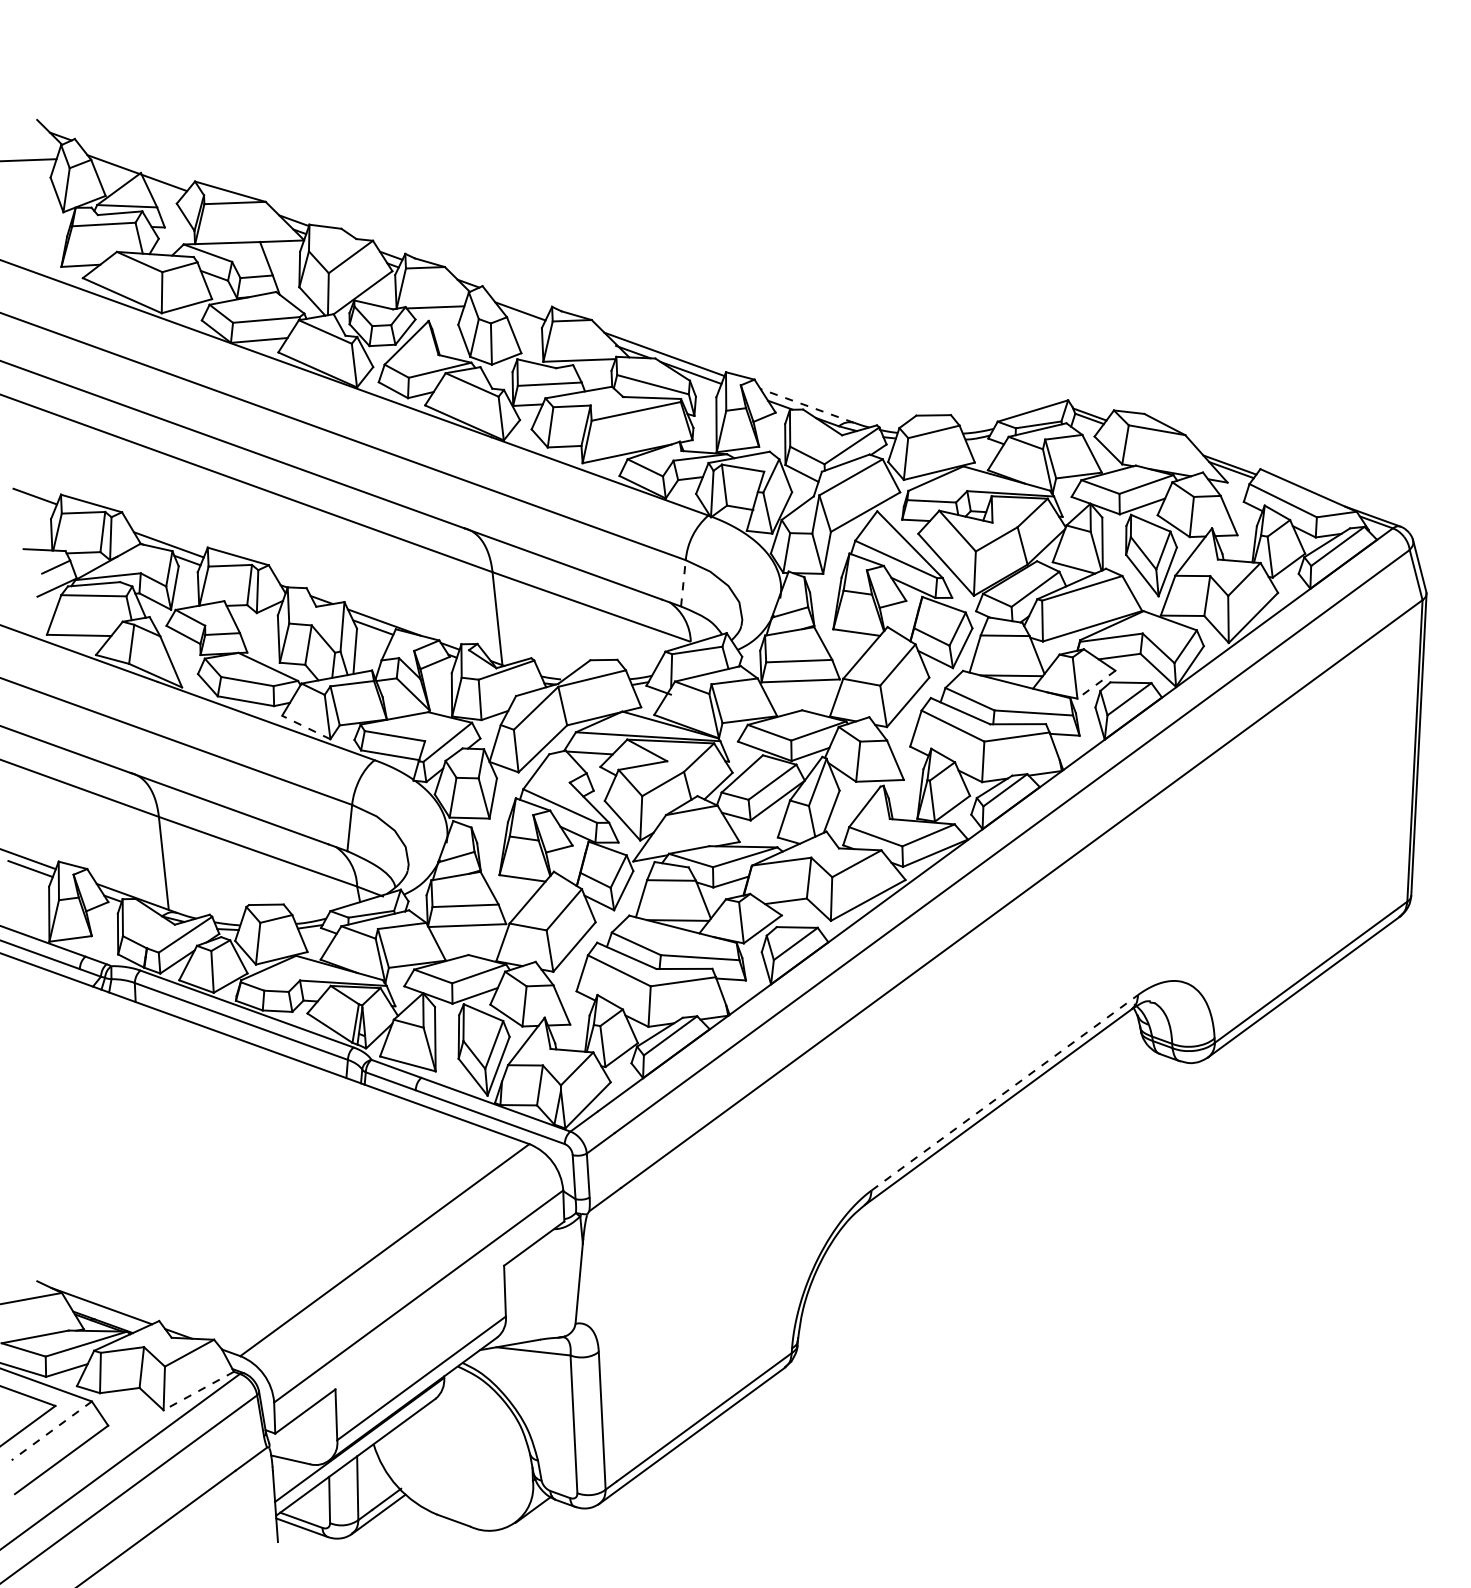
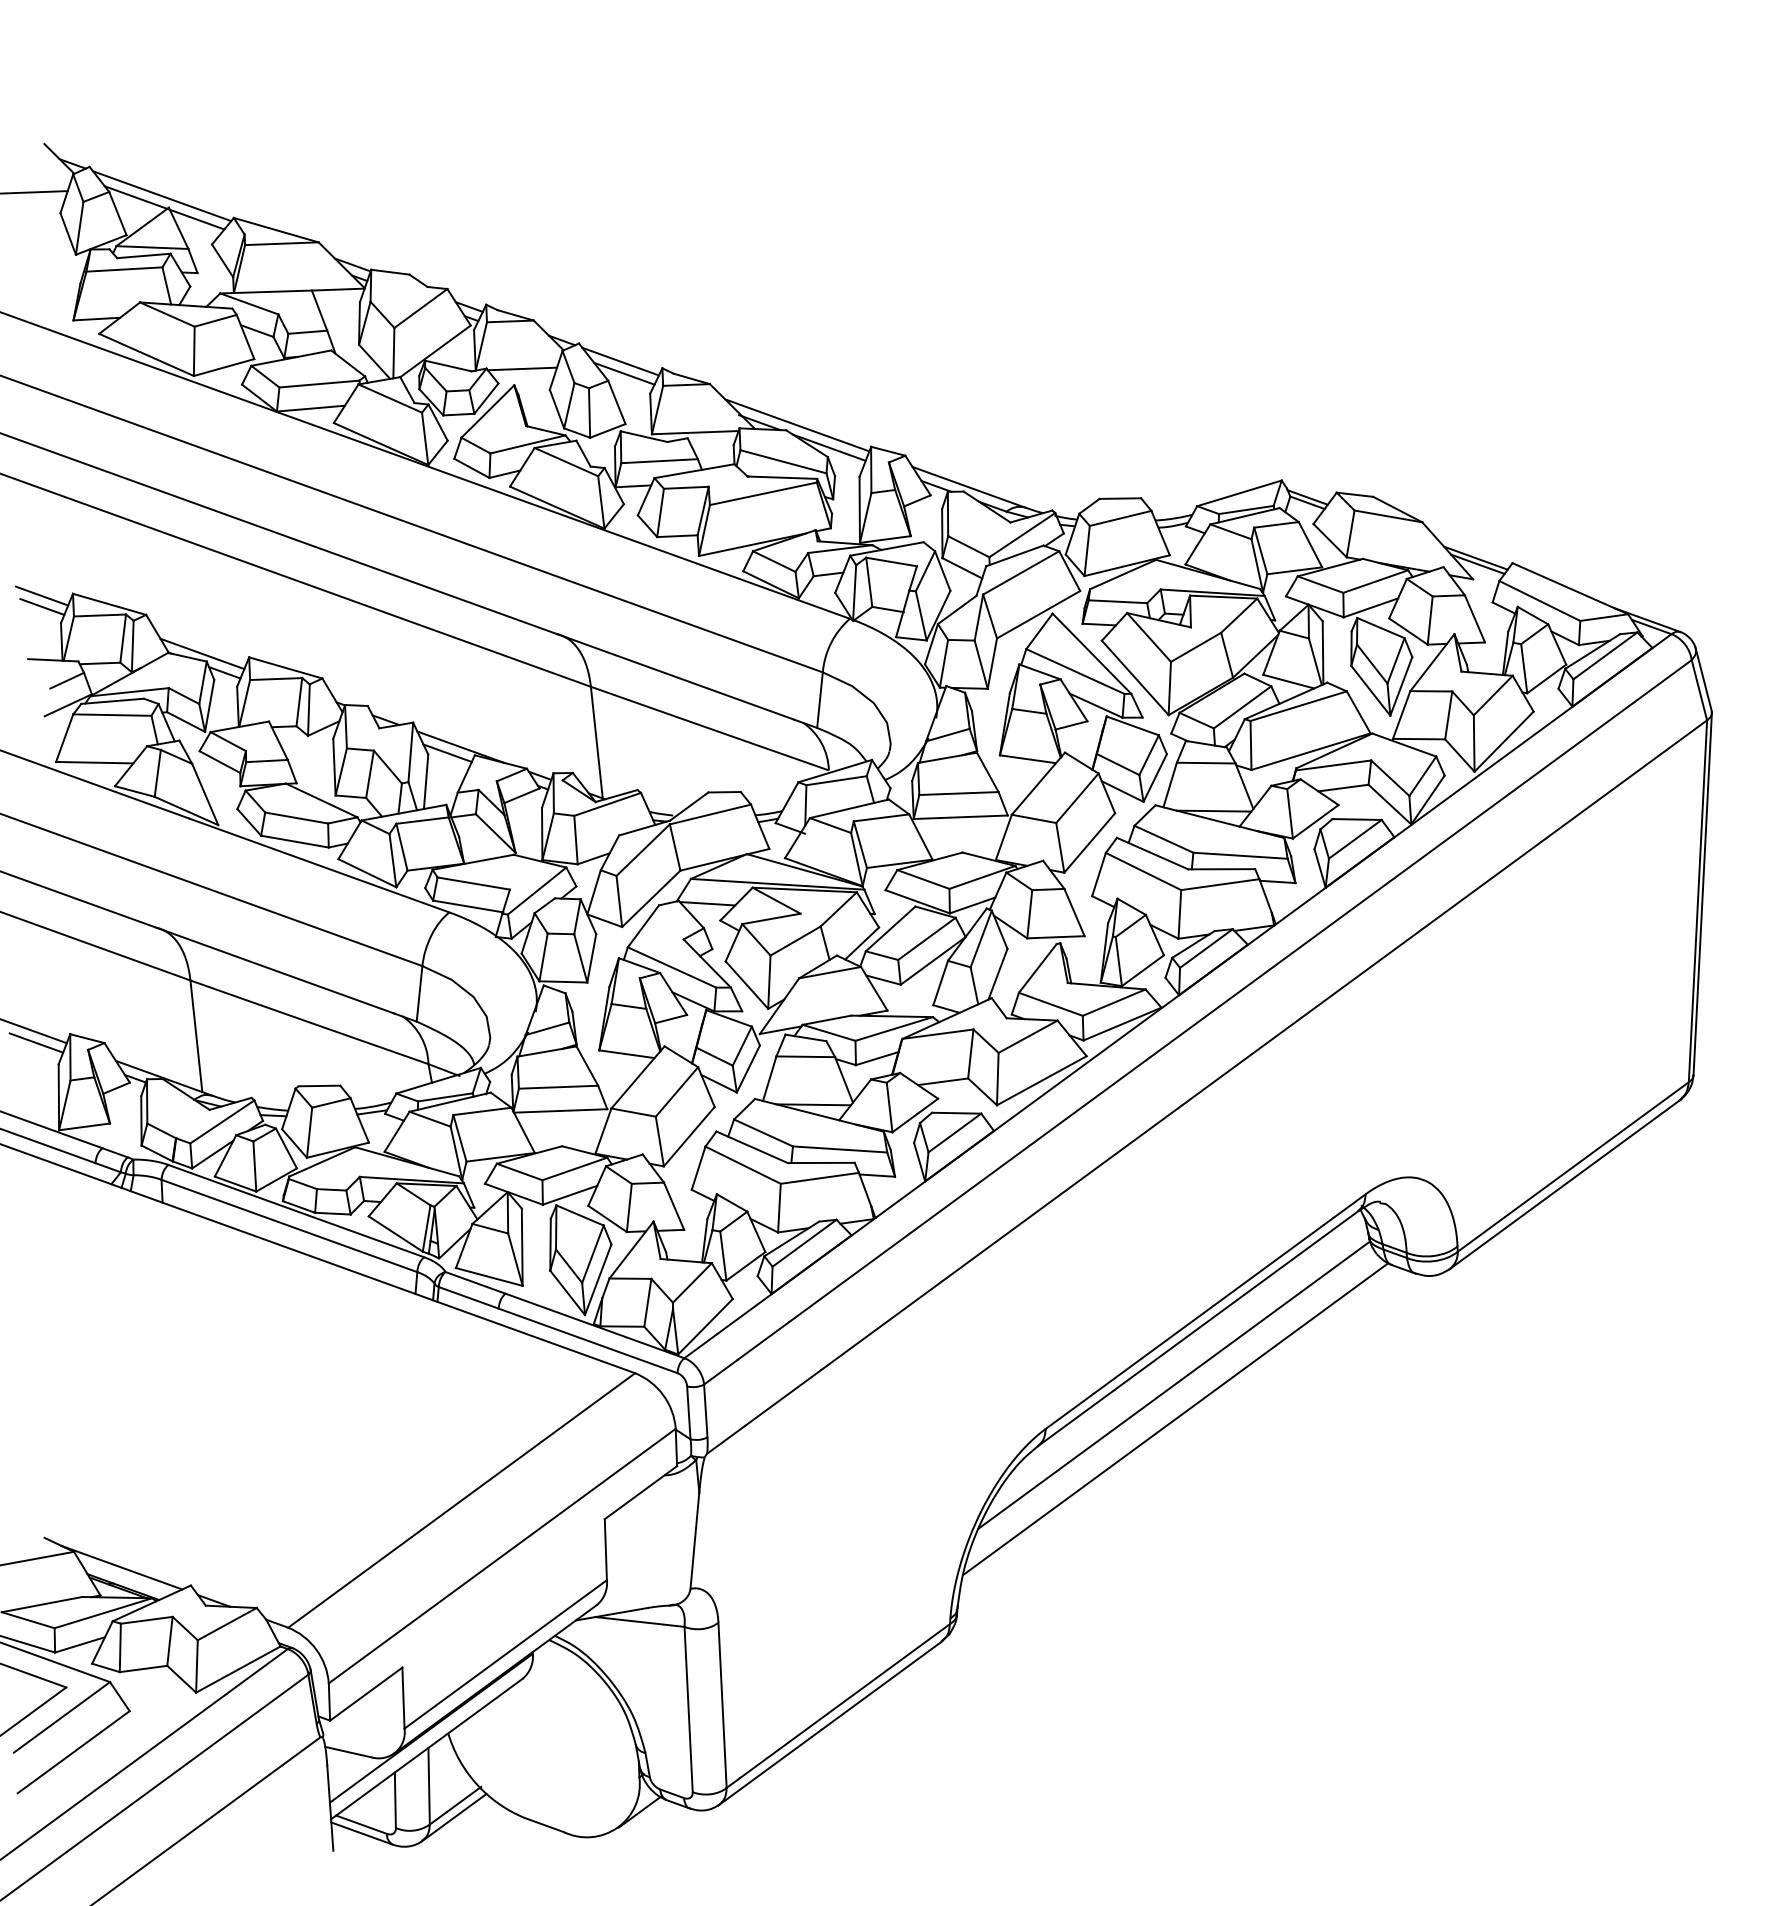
line: (135, 163) -> (162, 196), added
line: (517, 301) -> (620, 361), added
line: (807, 406) -> (968, 487), dashed -> solid
line: (35, 505) -> (42, 606), added
line: (683, 583) -> (819, 700), dashed -> solid
line: (1096, 685) -> (1315, 822), dashed -> solid
line: (305, 727) -> (366, 873), dashed -> solid
line: (1005, 1092) -> (1206, 1311), dashed -> solid
line: (978, 1153) -> (1174, 1384), added
line: (979, 1182) -> (1175, 1419), added
line: (198, 1390) -> (237, 1669), dashed -> solid
line: (51, 1430) -> (61, 1717), dashed -> solid

